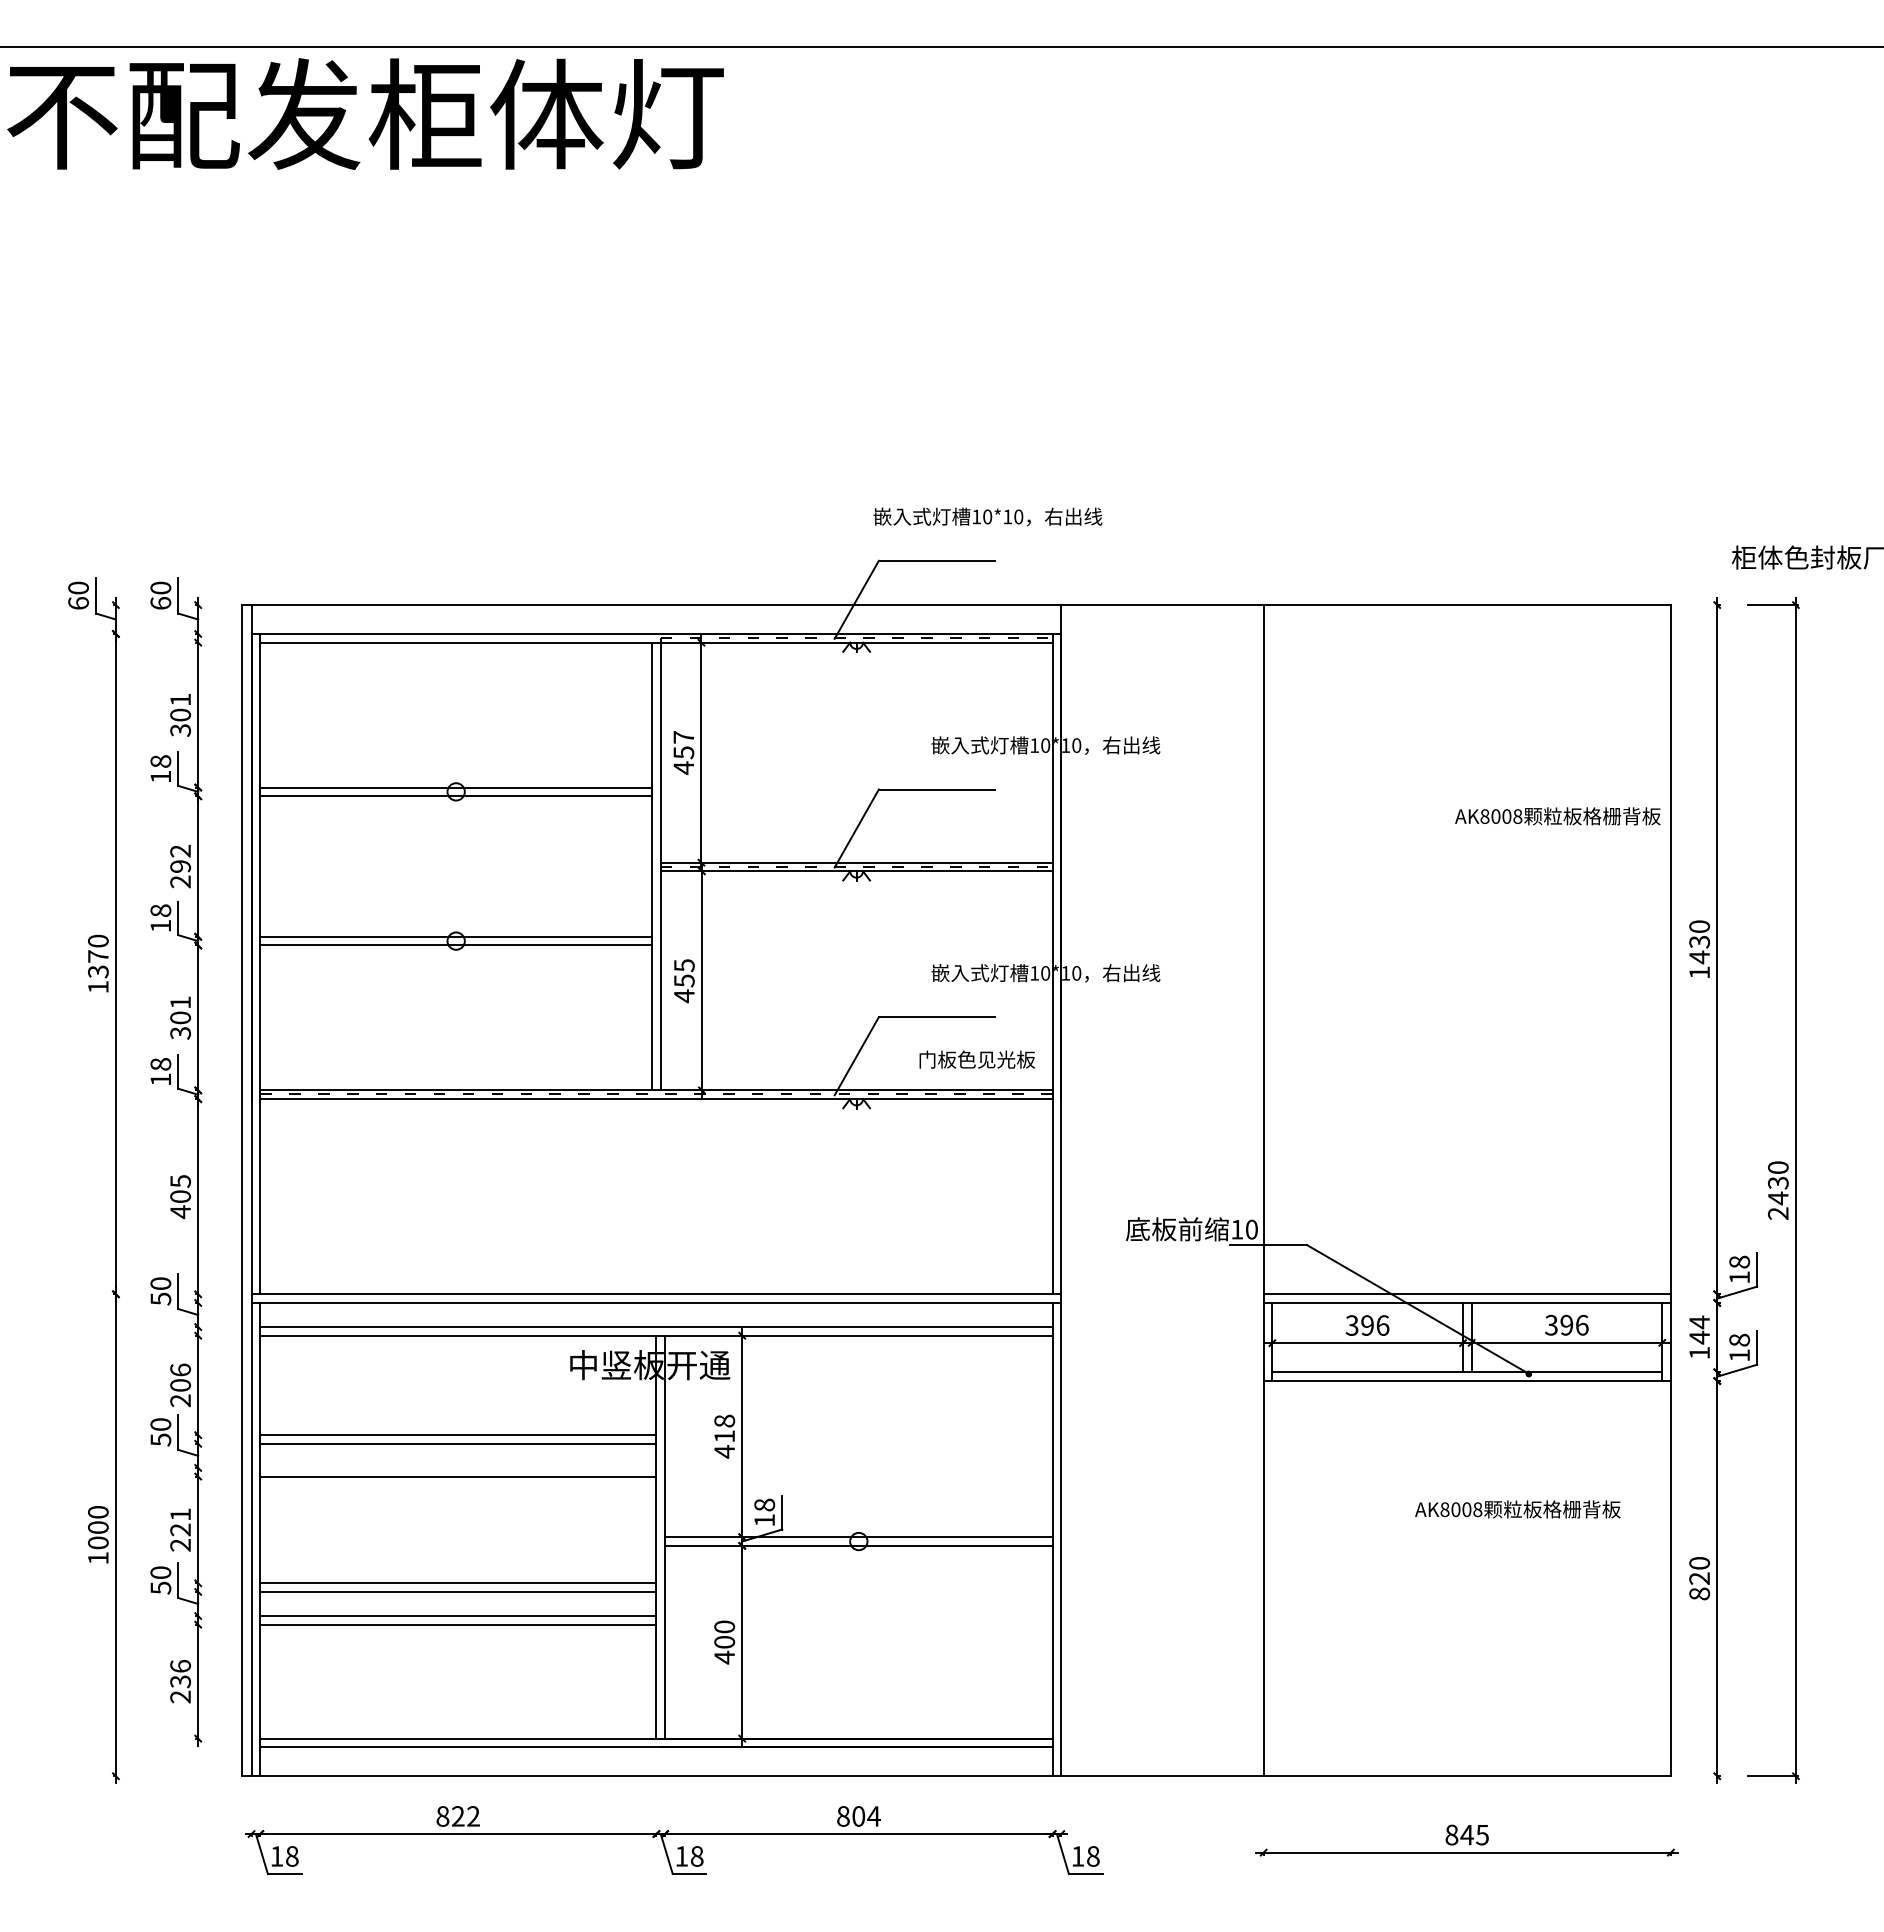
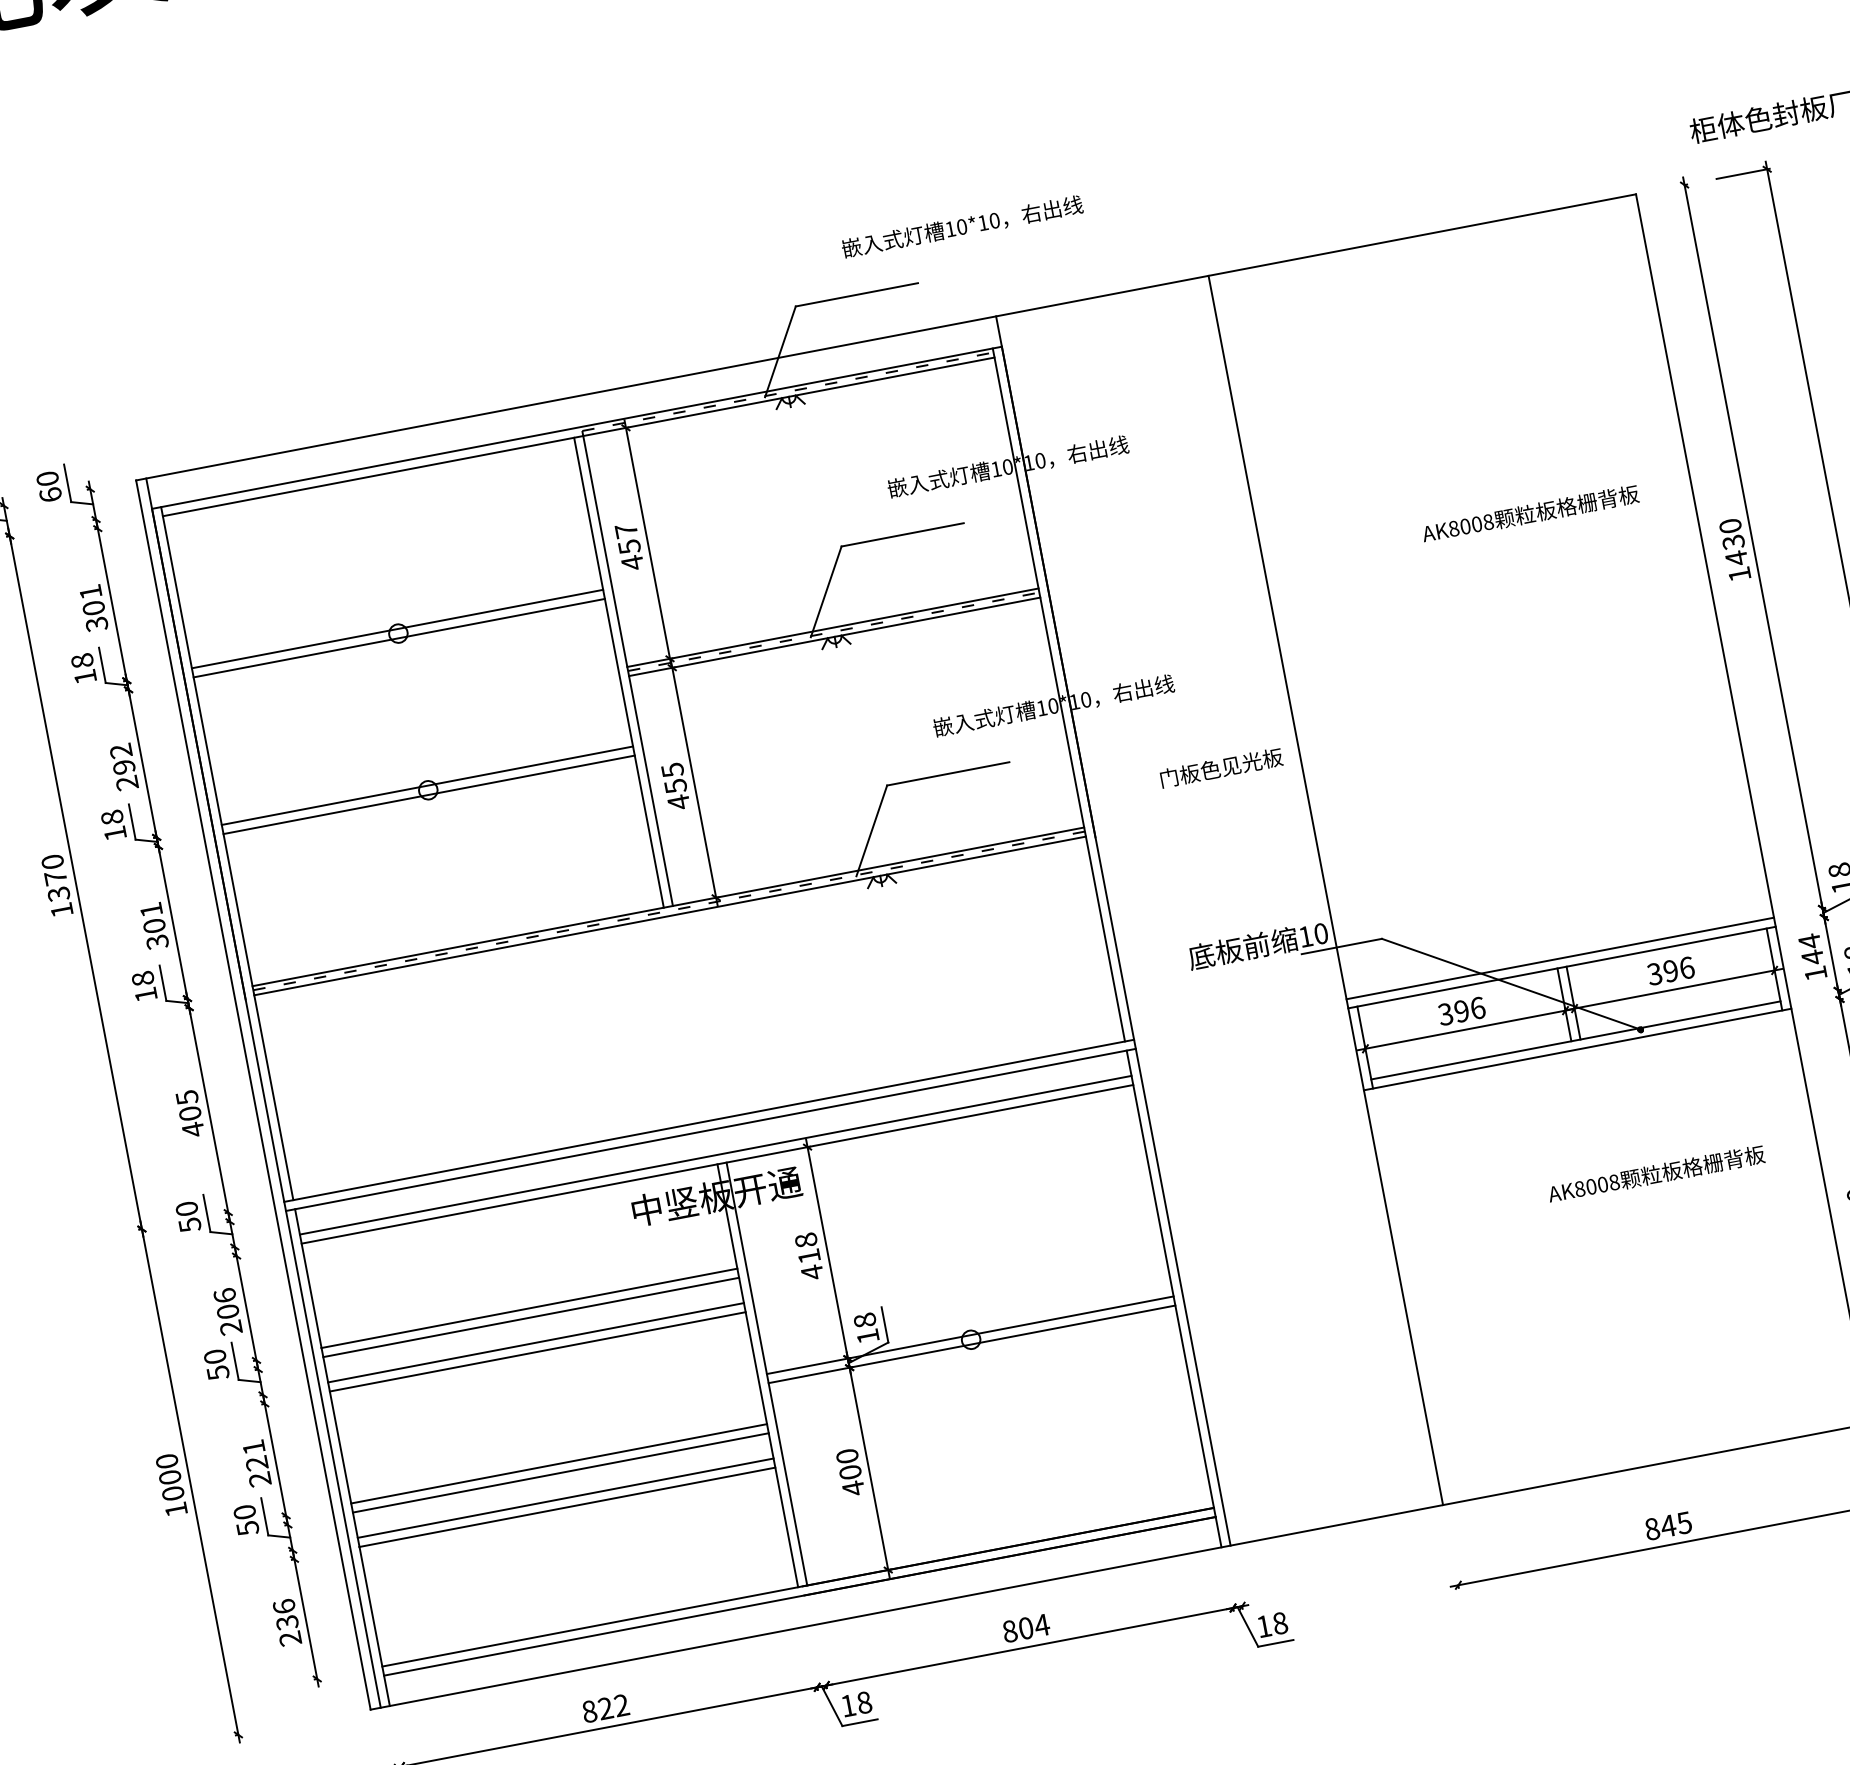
text: (987, 516) -> (961, 226), moved
text: (1557, 816) -> (1530, 514), moved
text: (977, 1059) -> (1221, 767), moved
line: (458, 1467) -> (536, 1342), added

